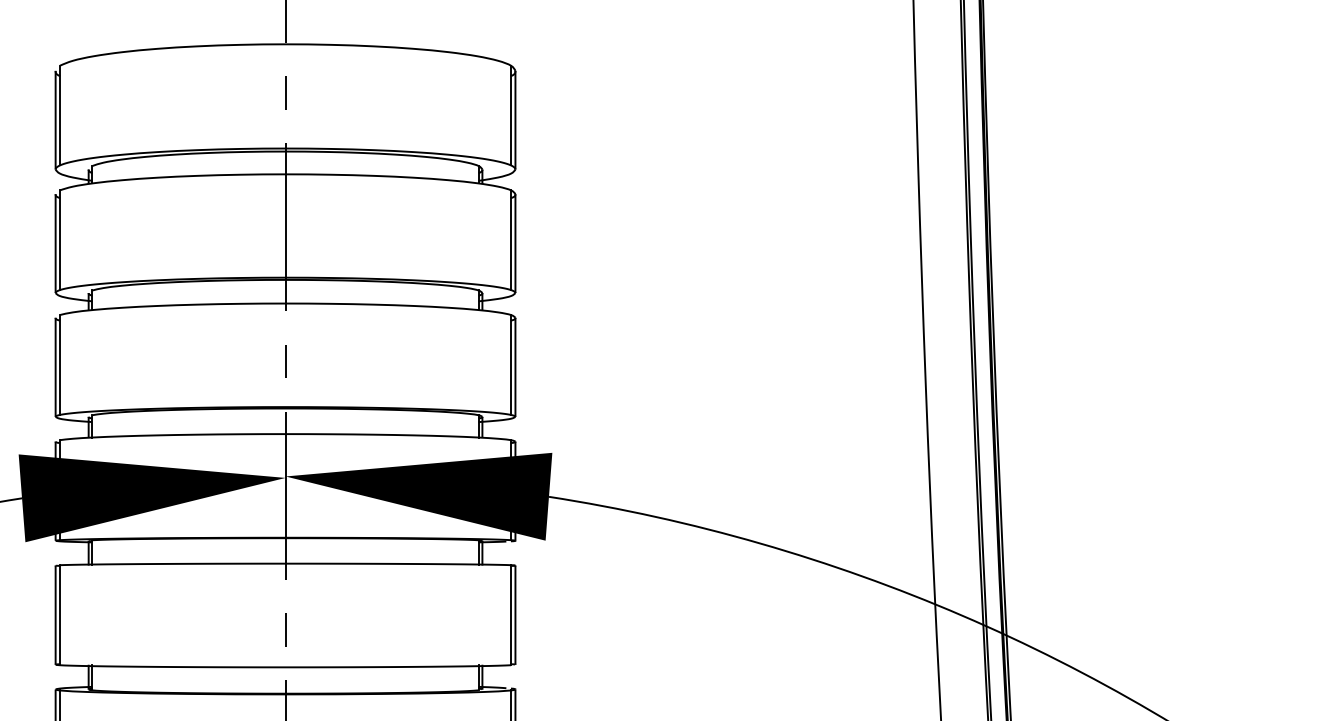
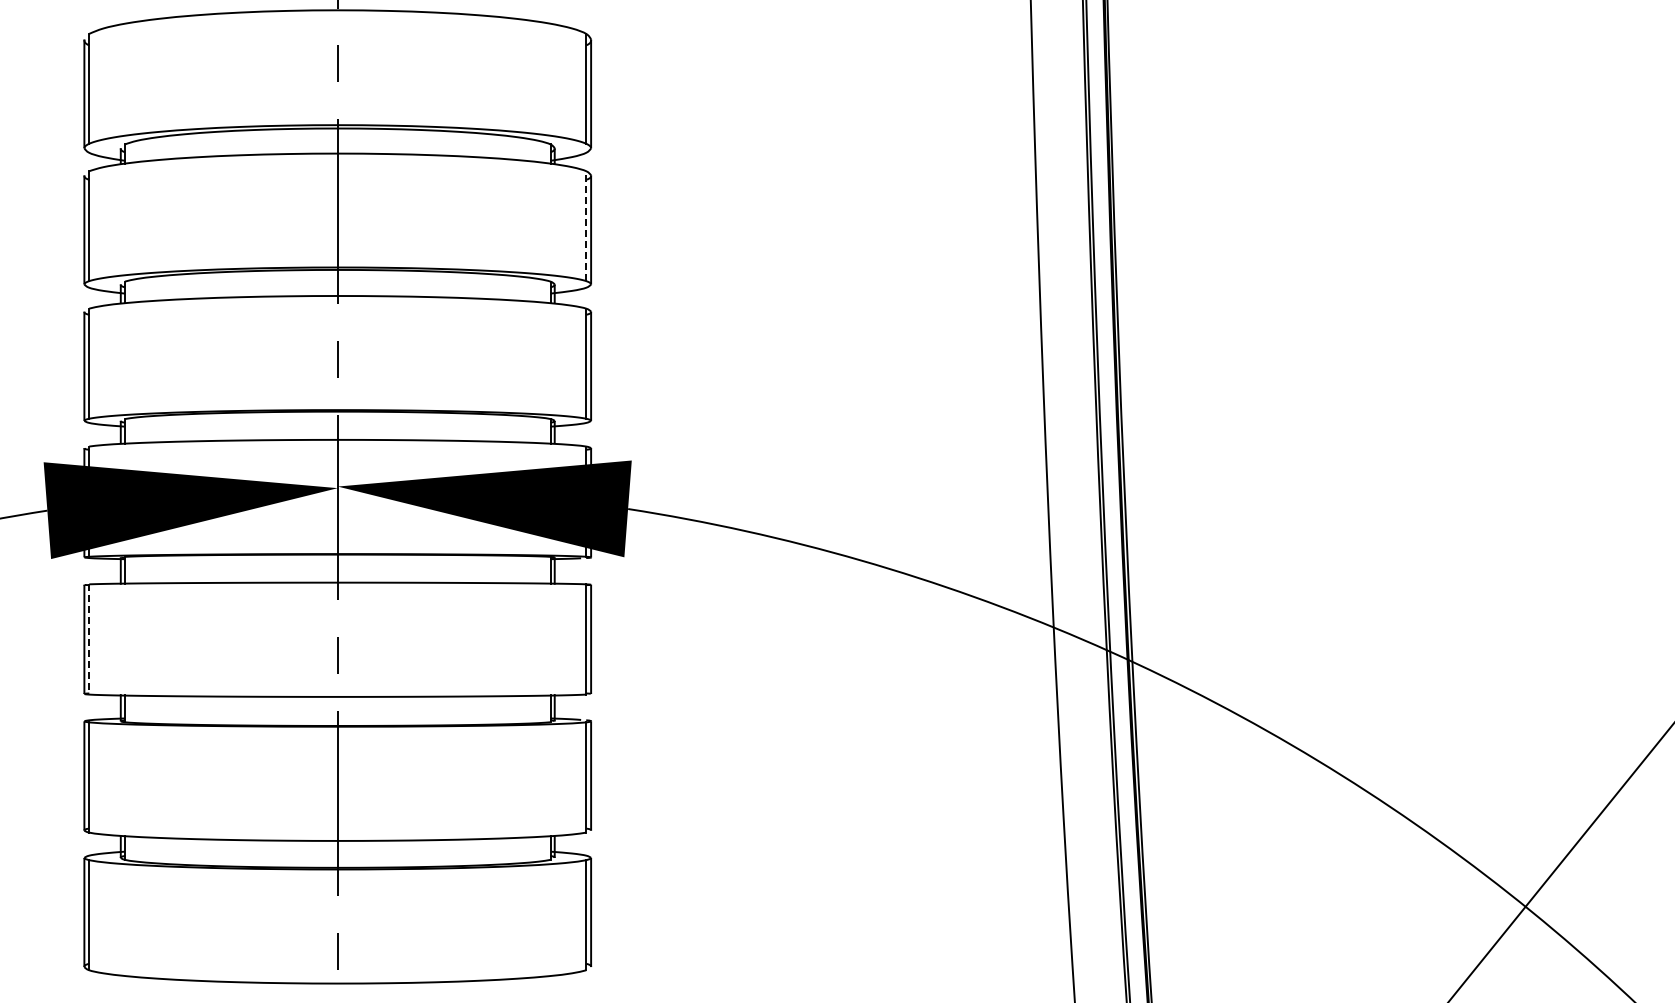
line: (511, 240) -> (586, 226), solid -> dashed
line: (60, 615) -> (89, 639), solid -> dashed

